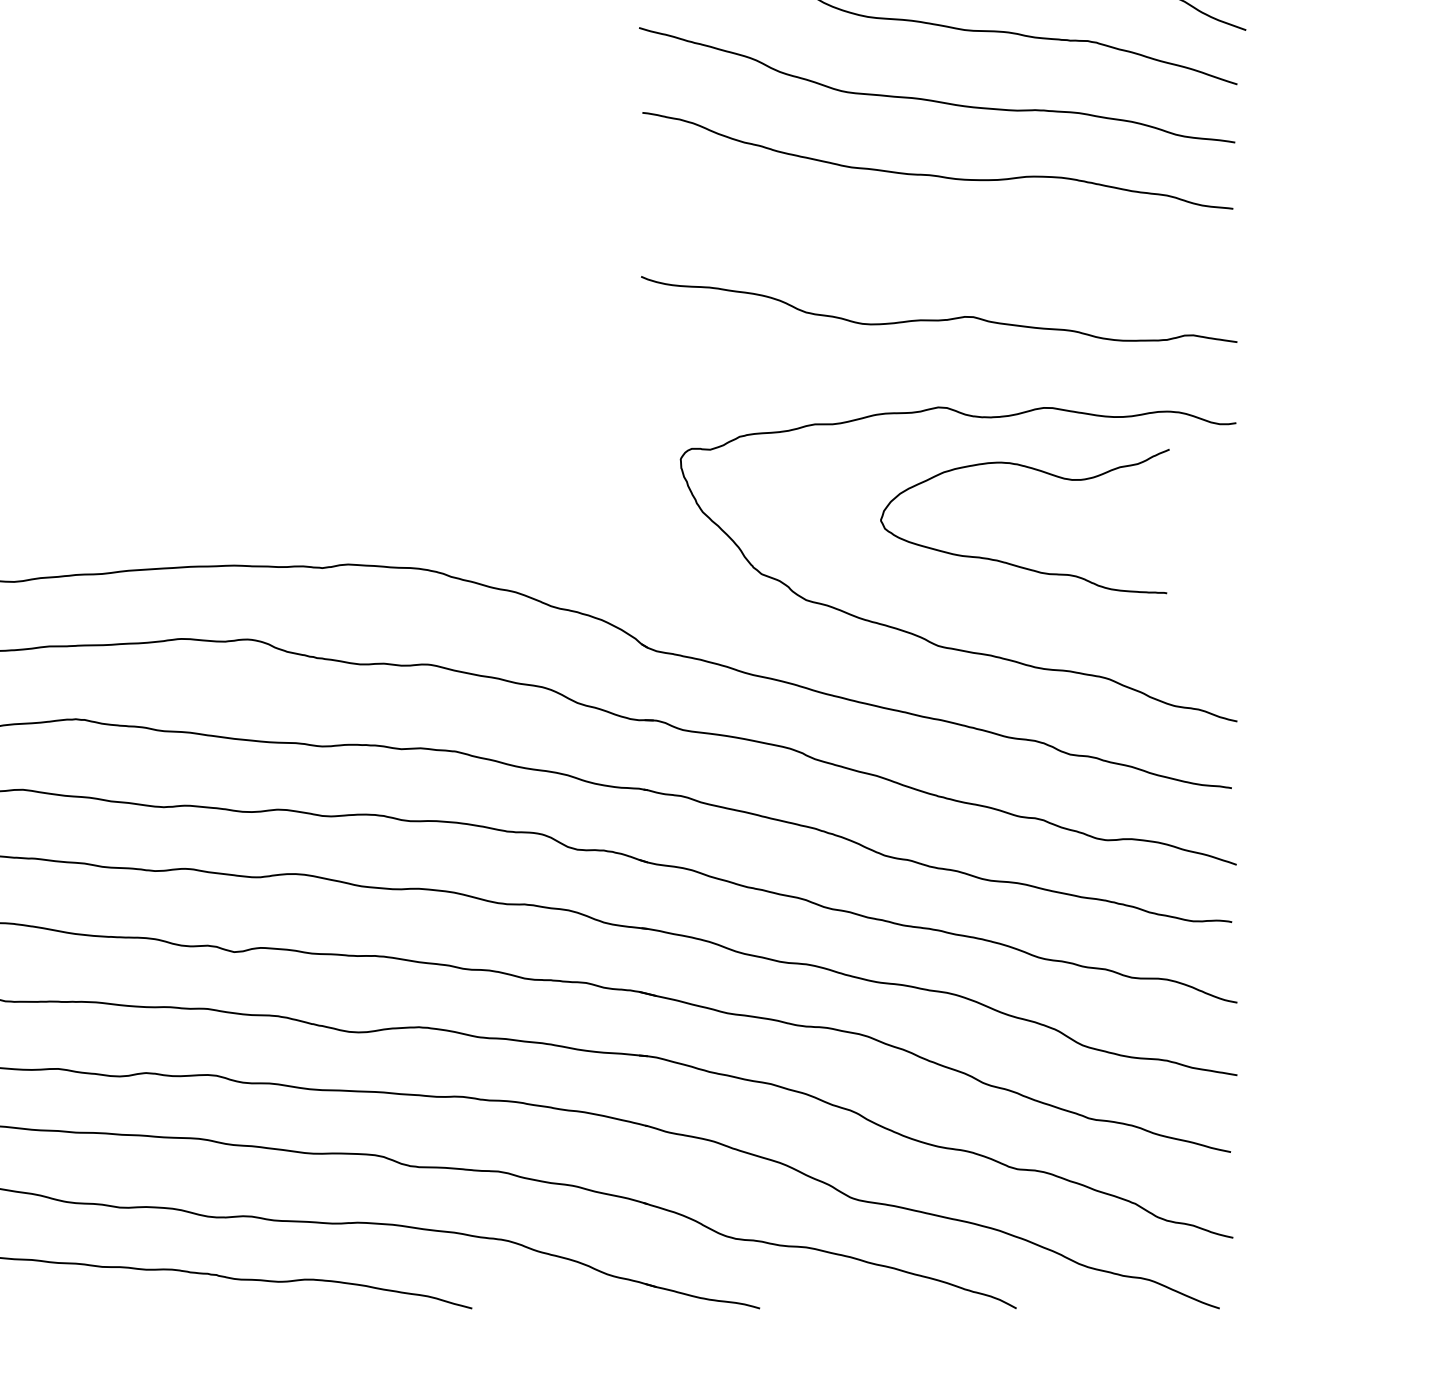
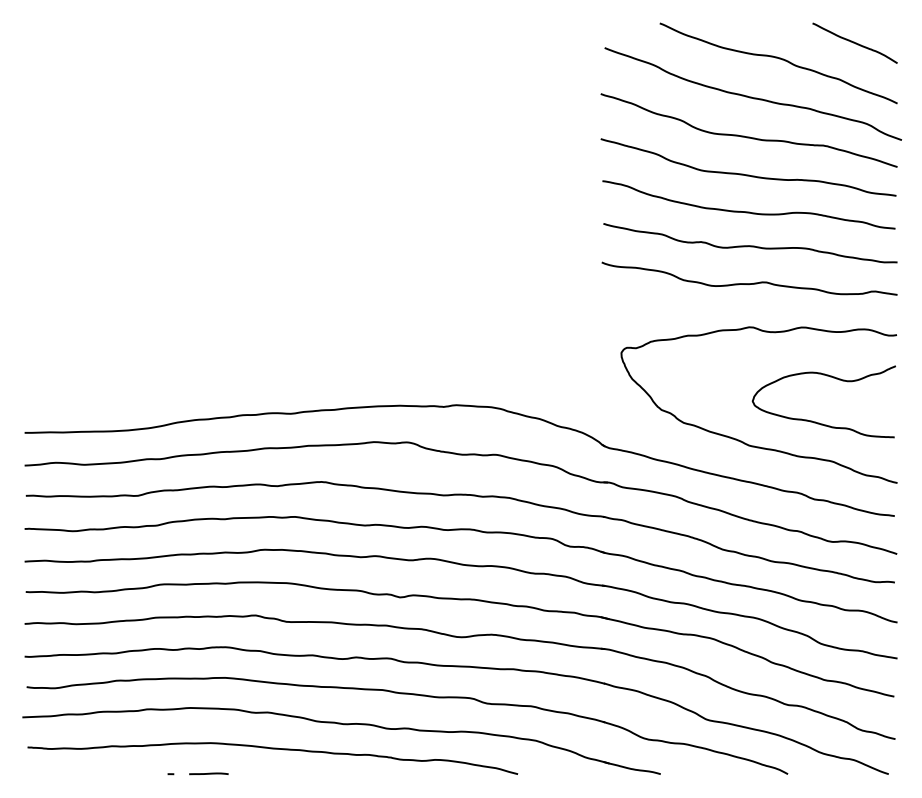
curve: (940, 242) -> (750, 245), added
curve: (1015, 563) -> (819, 422), moved

